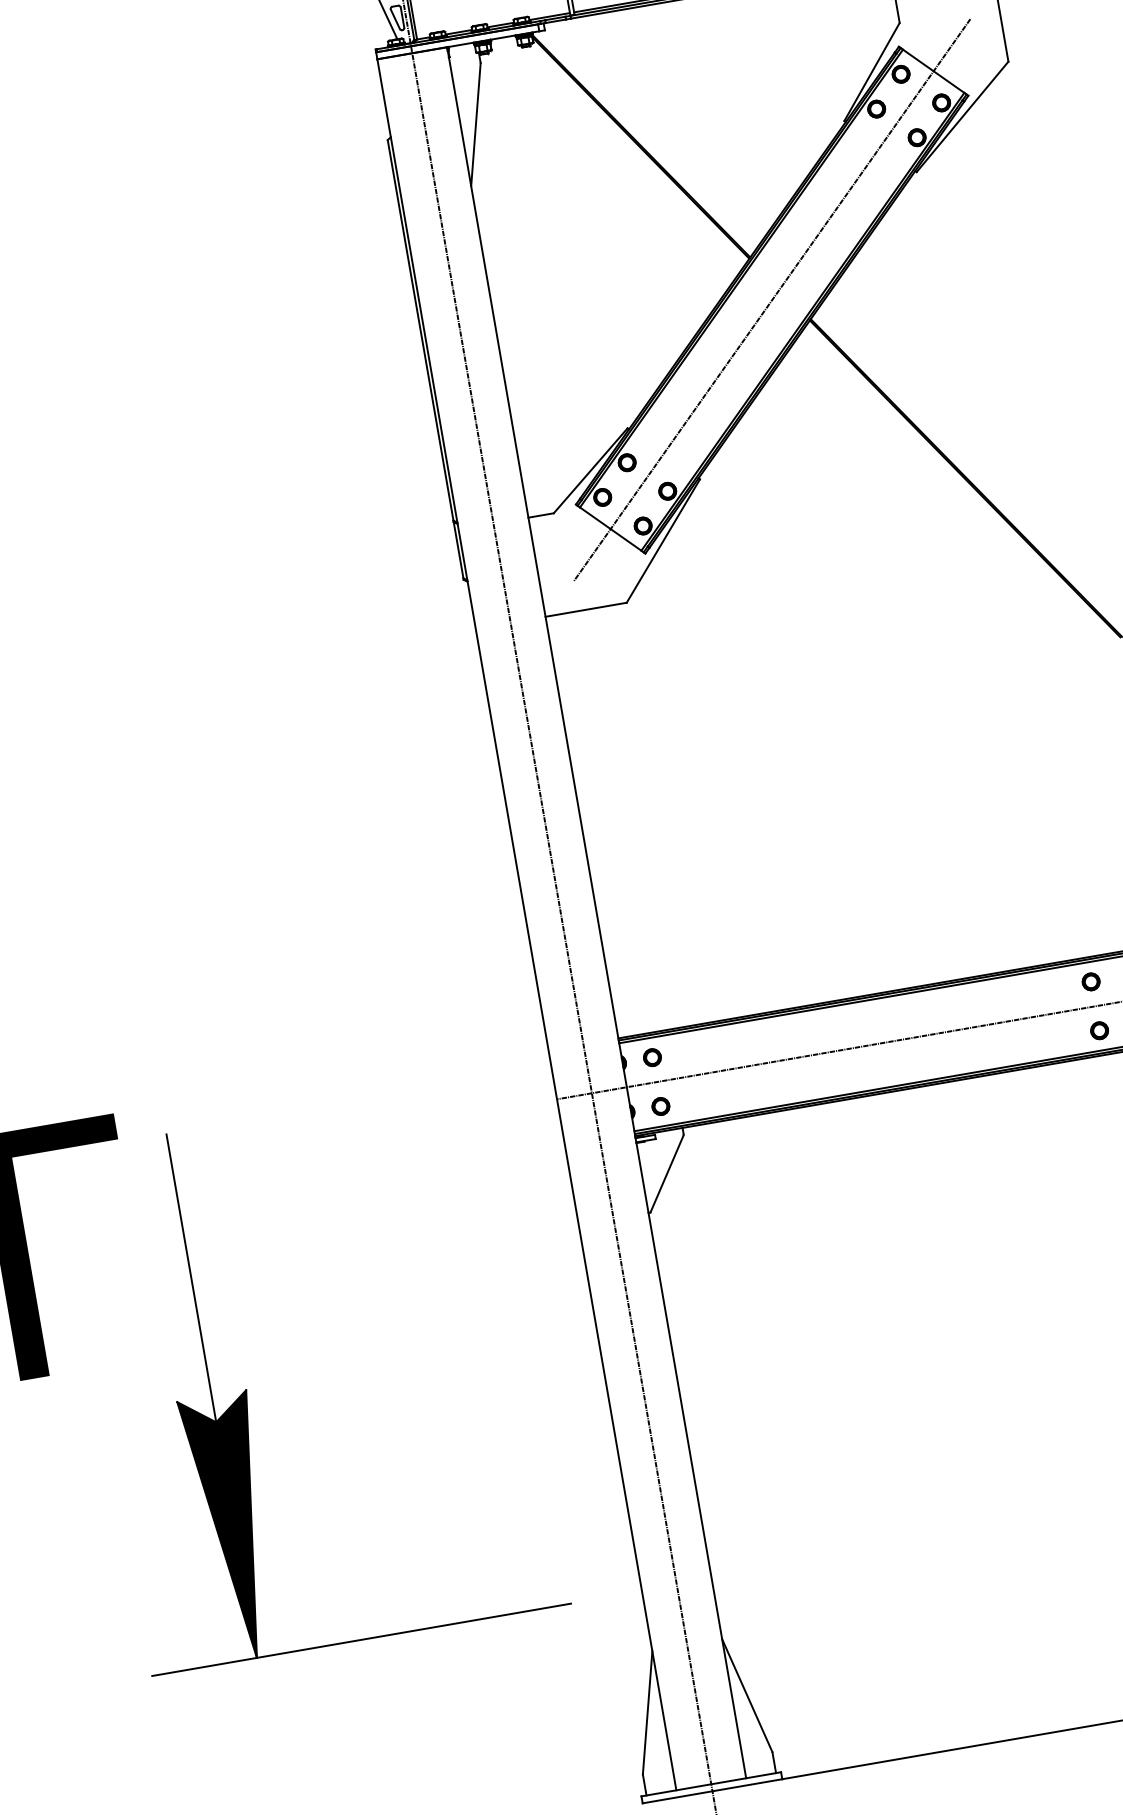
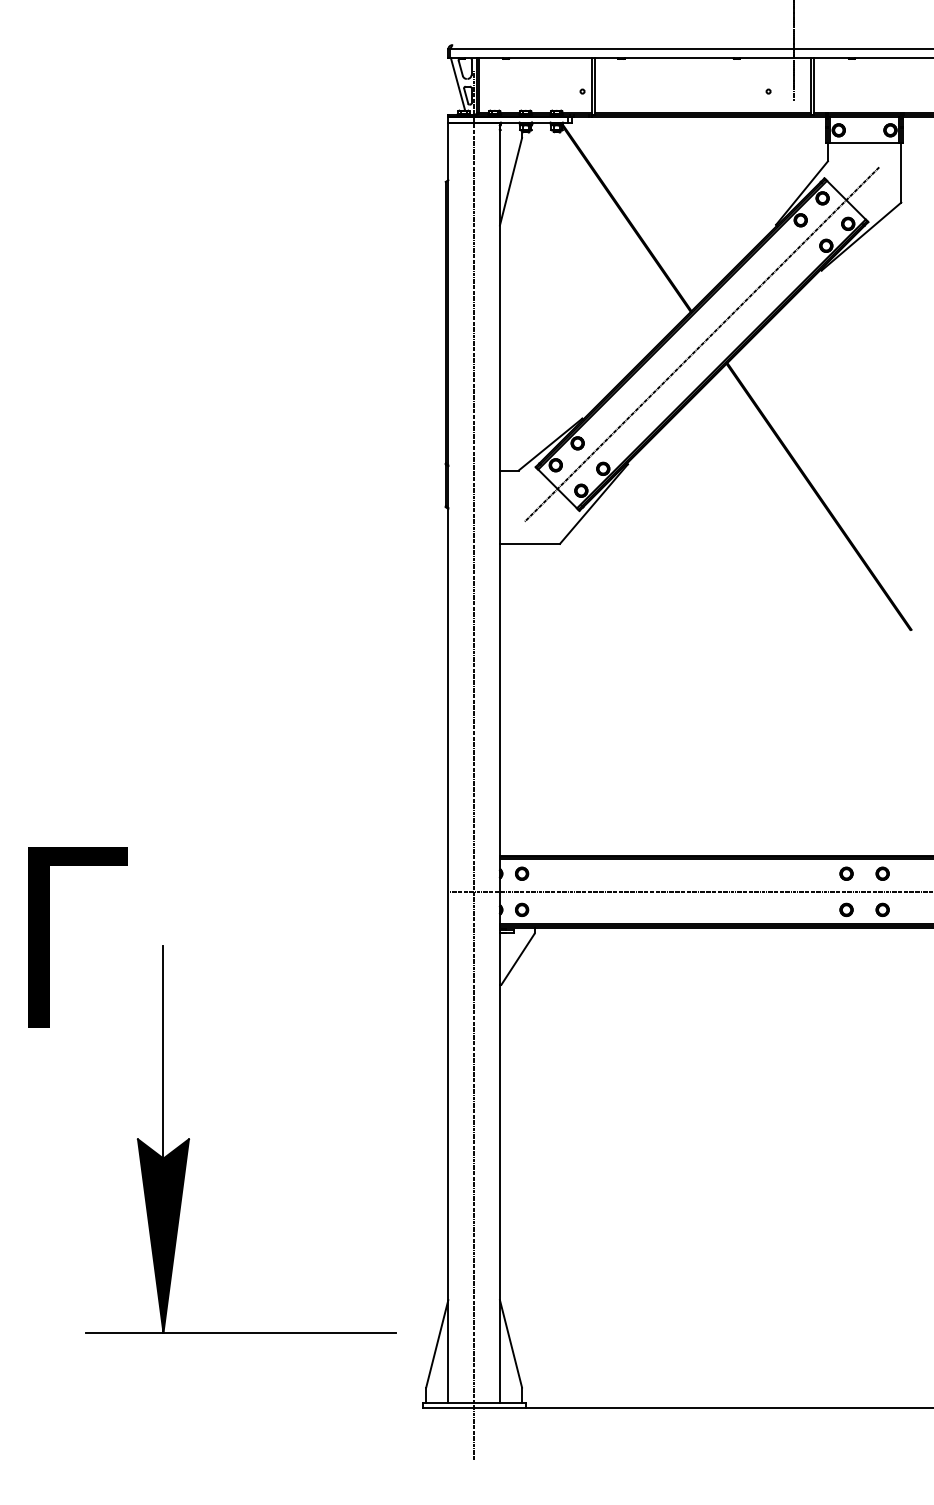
part: (246, 1390) -> (189, 1139), moved

